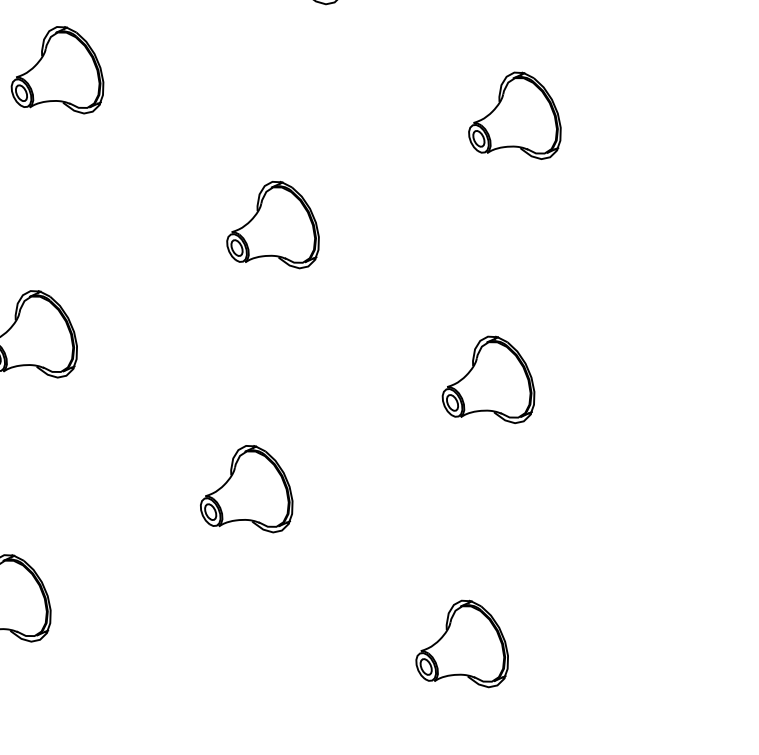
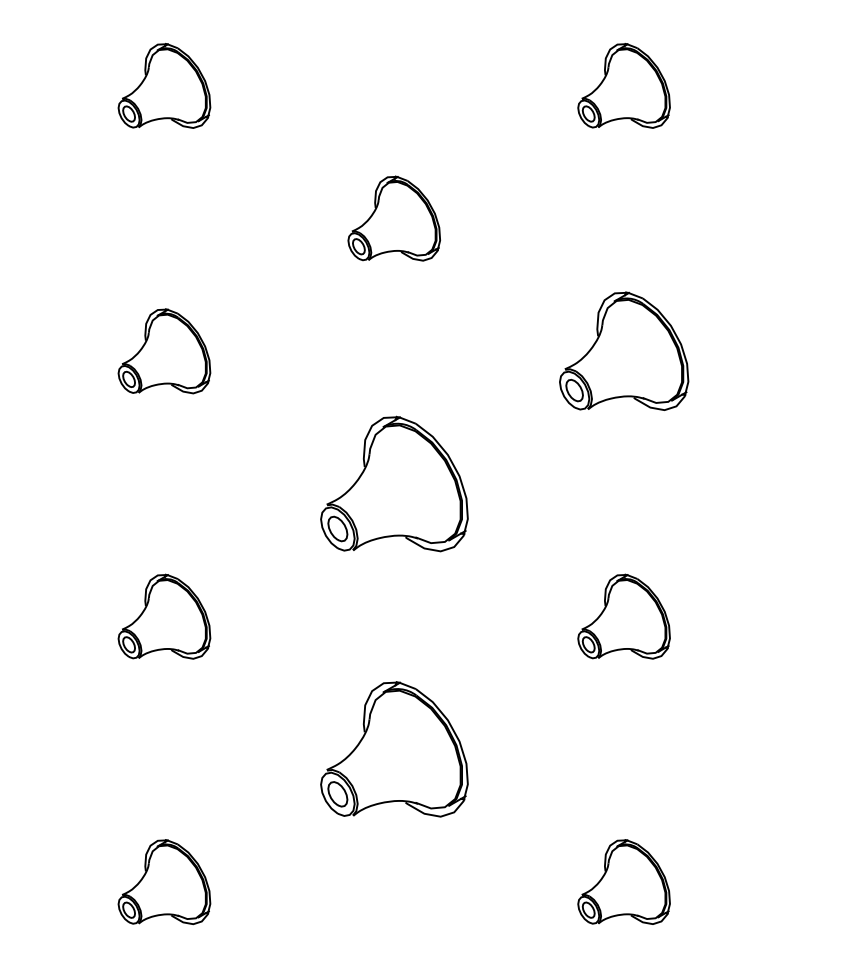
part: (516, 114) -> (623, 351), size x1.4
part: (274, 223) -> (393, 483), size x1.6
part: (247, 487) -> (393, 749), size x1.6

